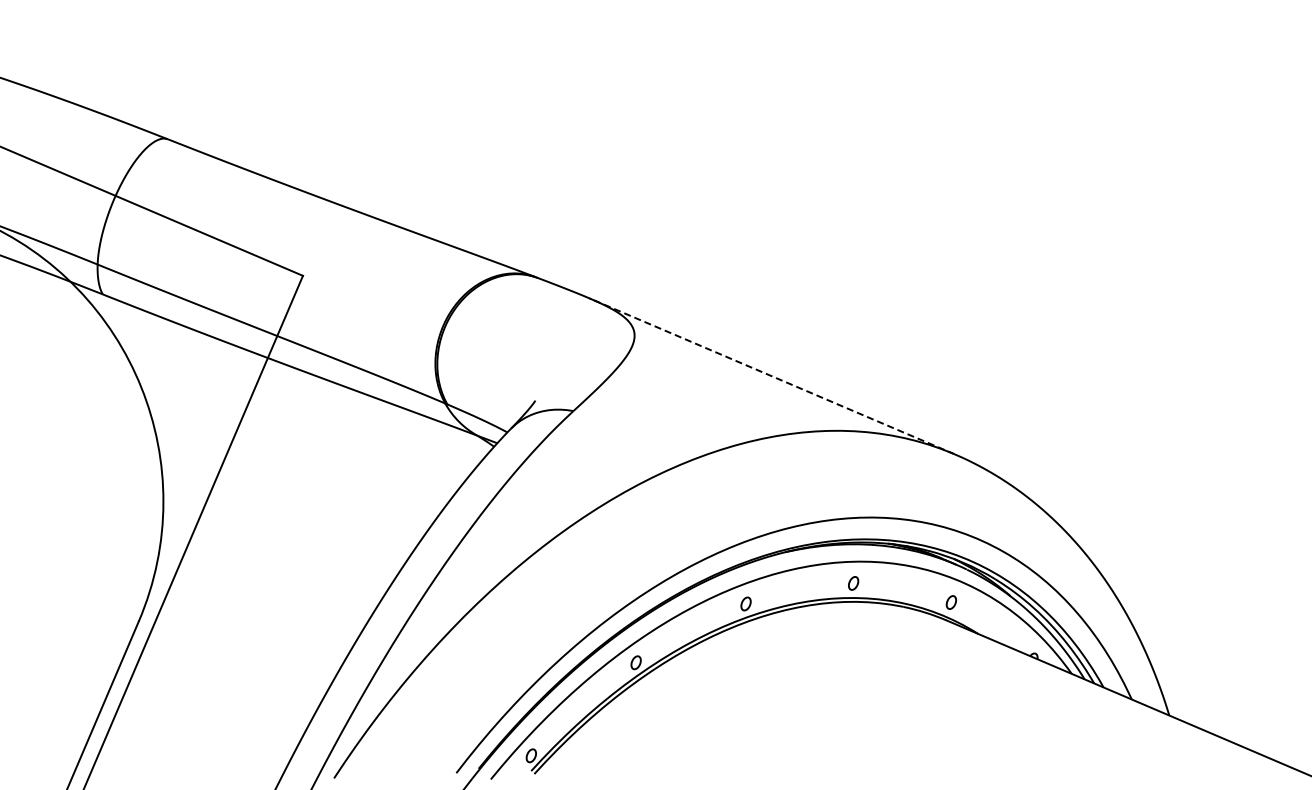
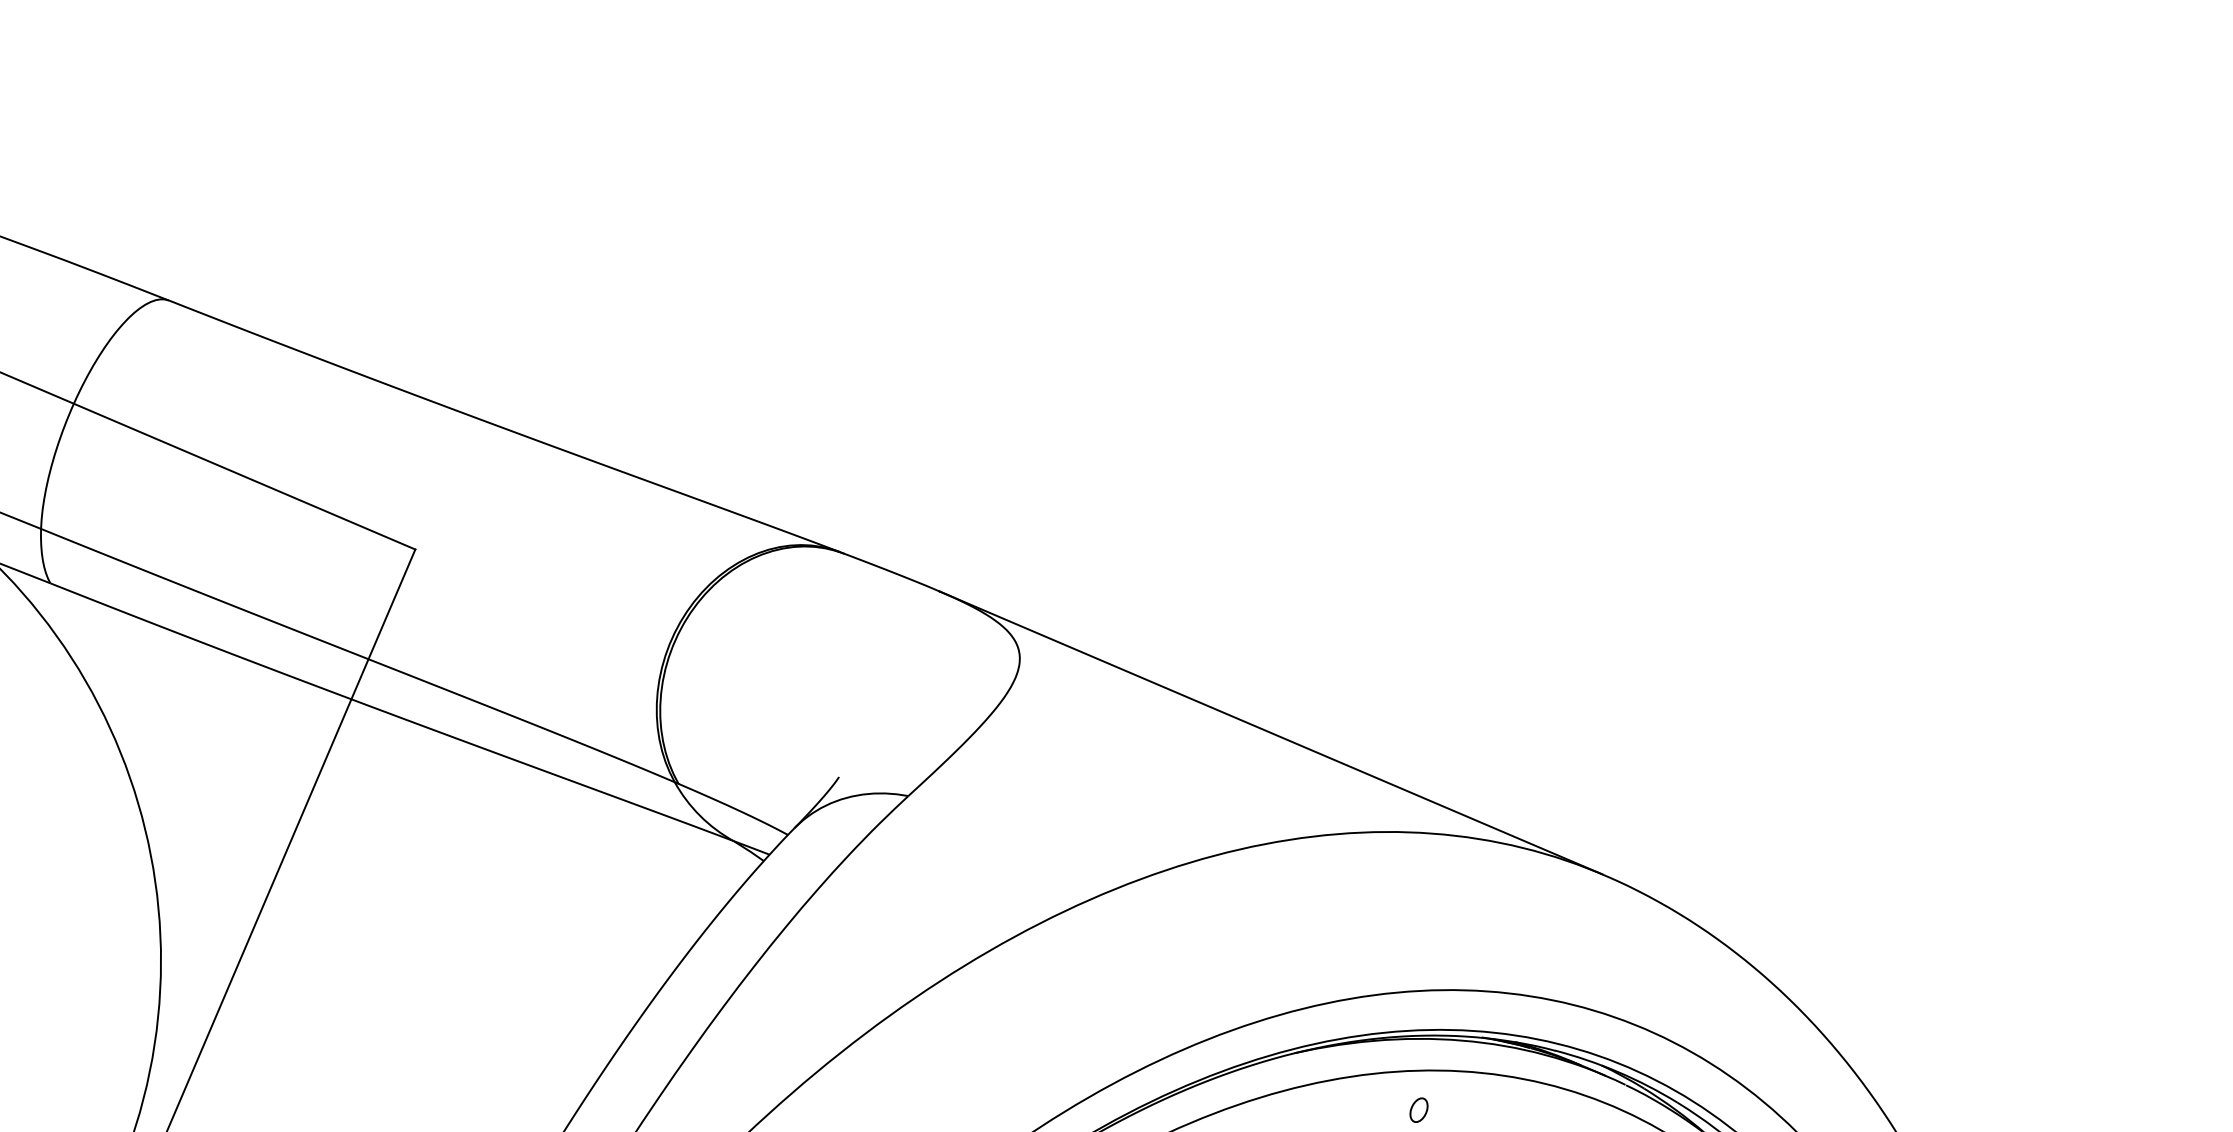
line: (772, 376) -> (1271, 732), dashed -> solid

